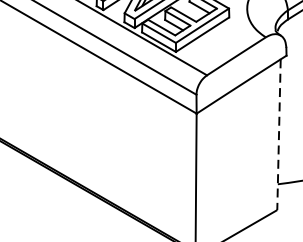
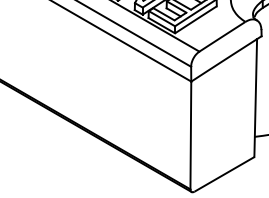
line: (278, 135) -> (255, 98), dashed -> solid

